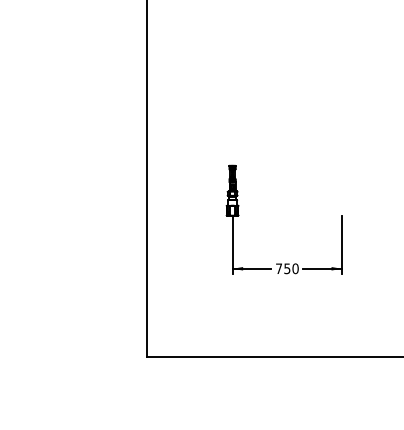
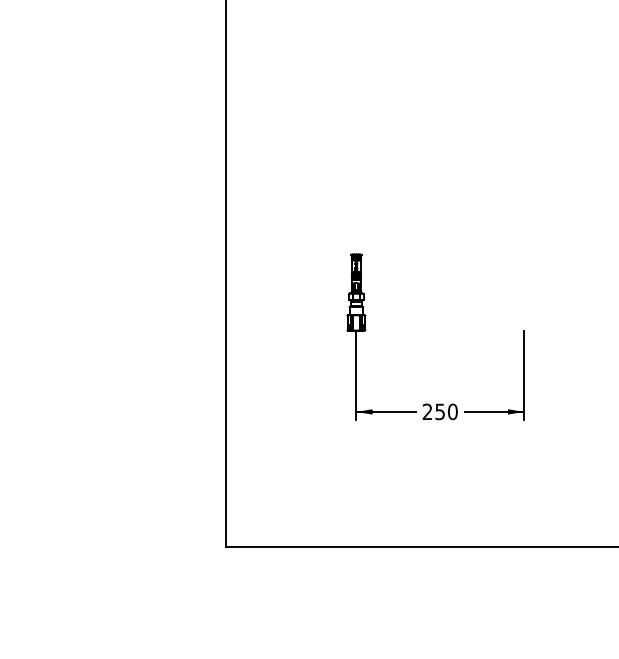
text: (278, 268) -> (426, 411), 750 -> 250

